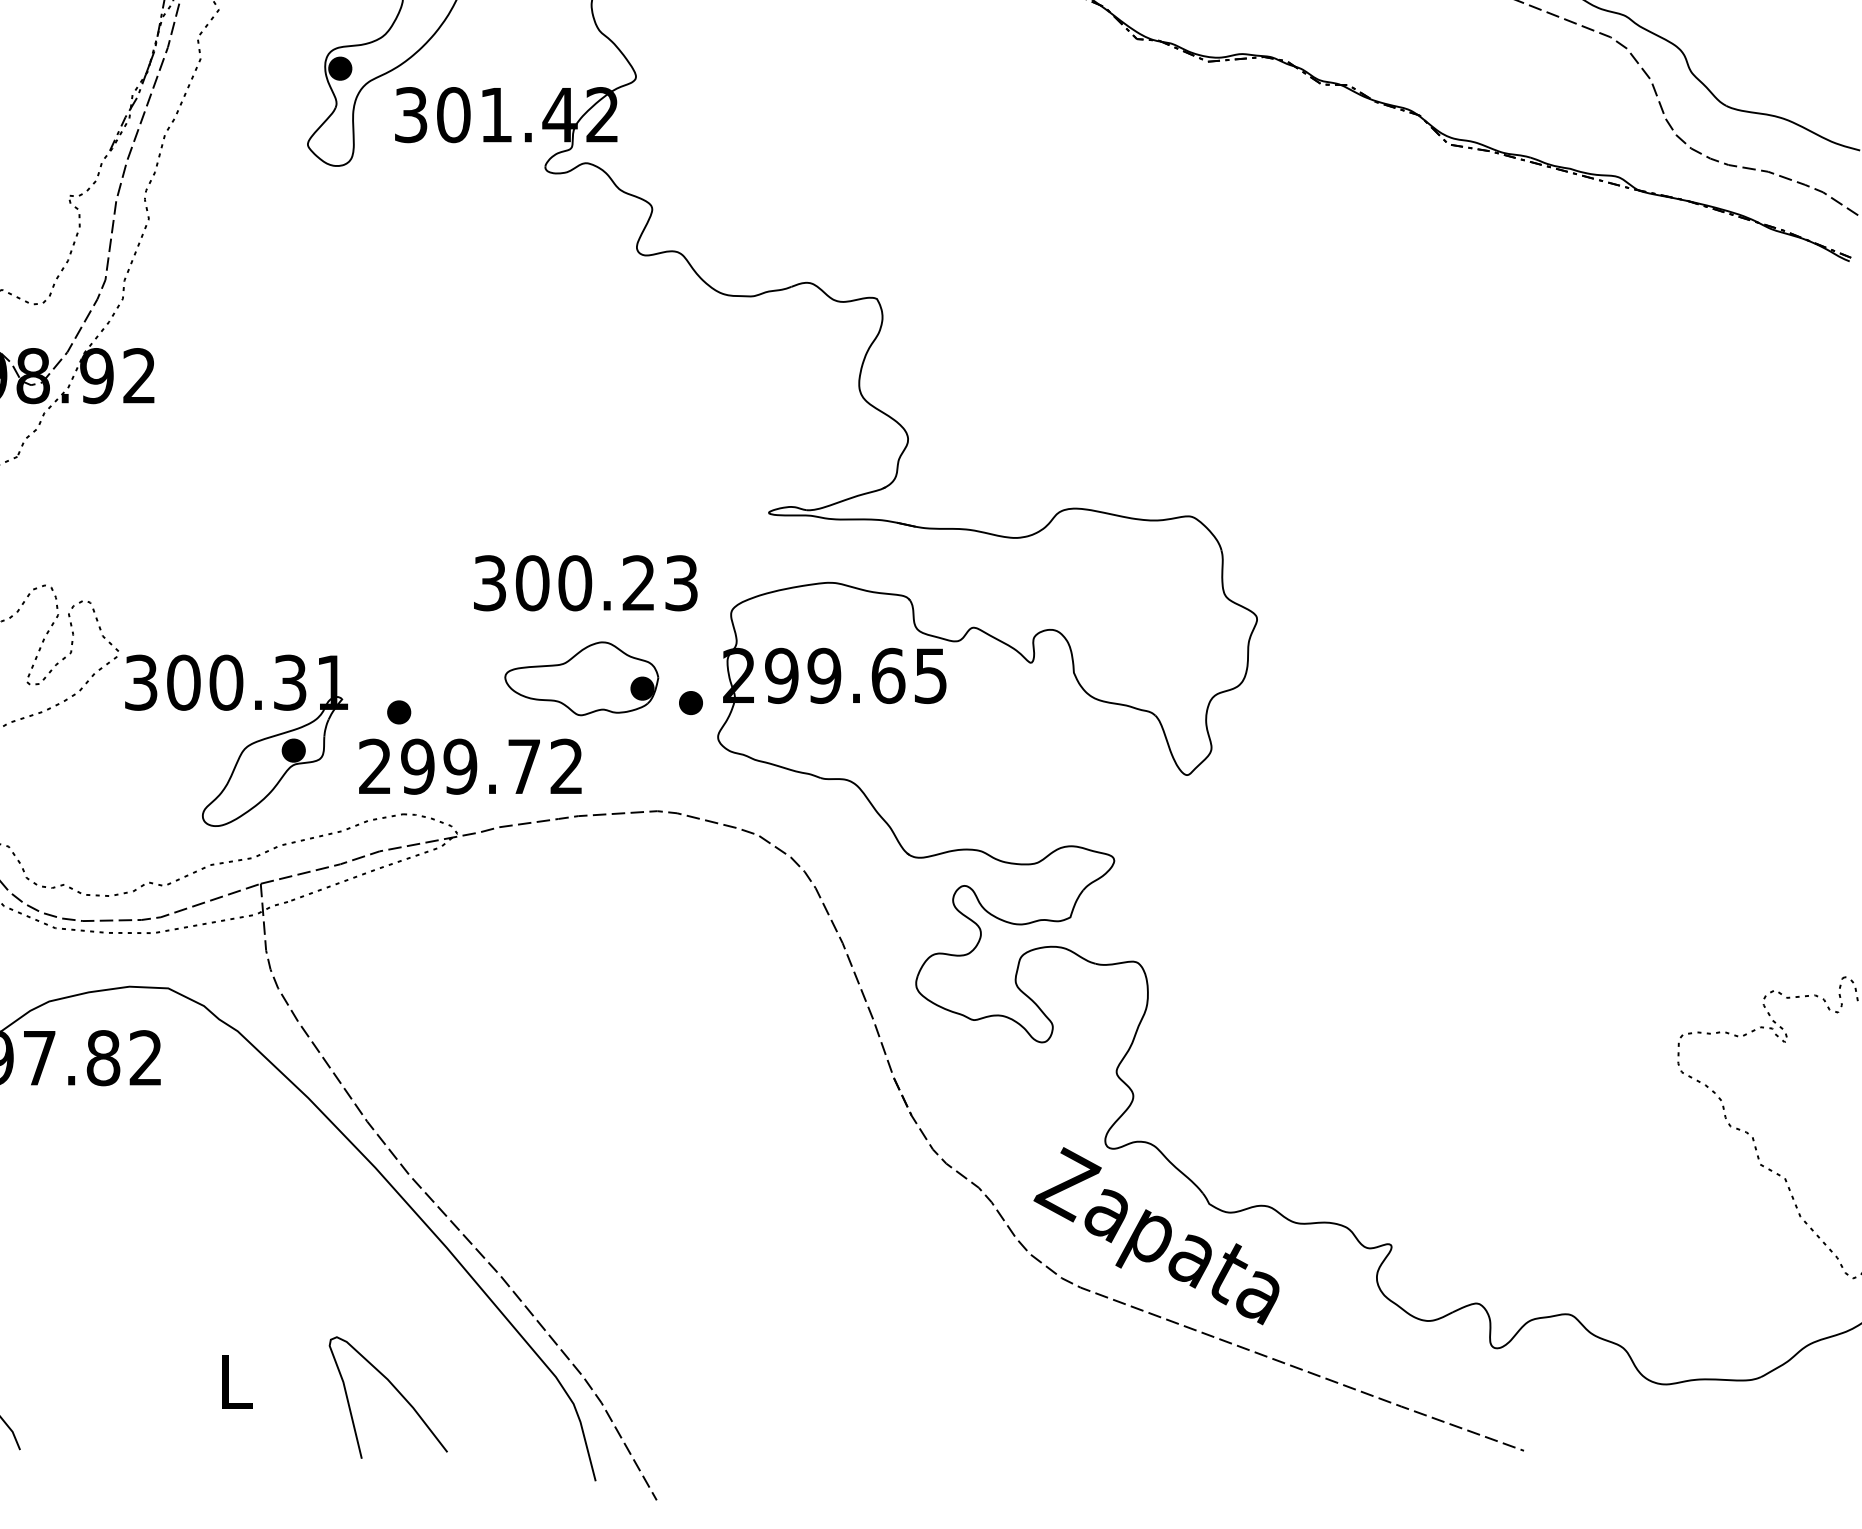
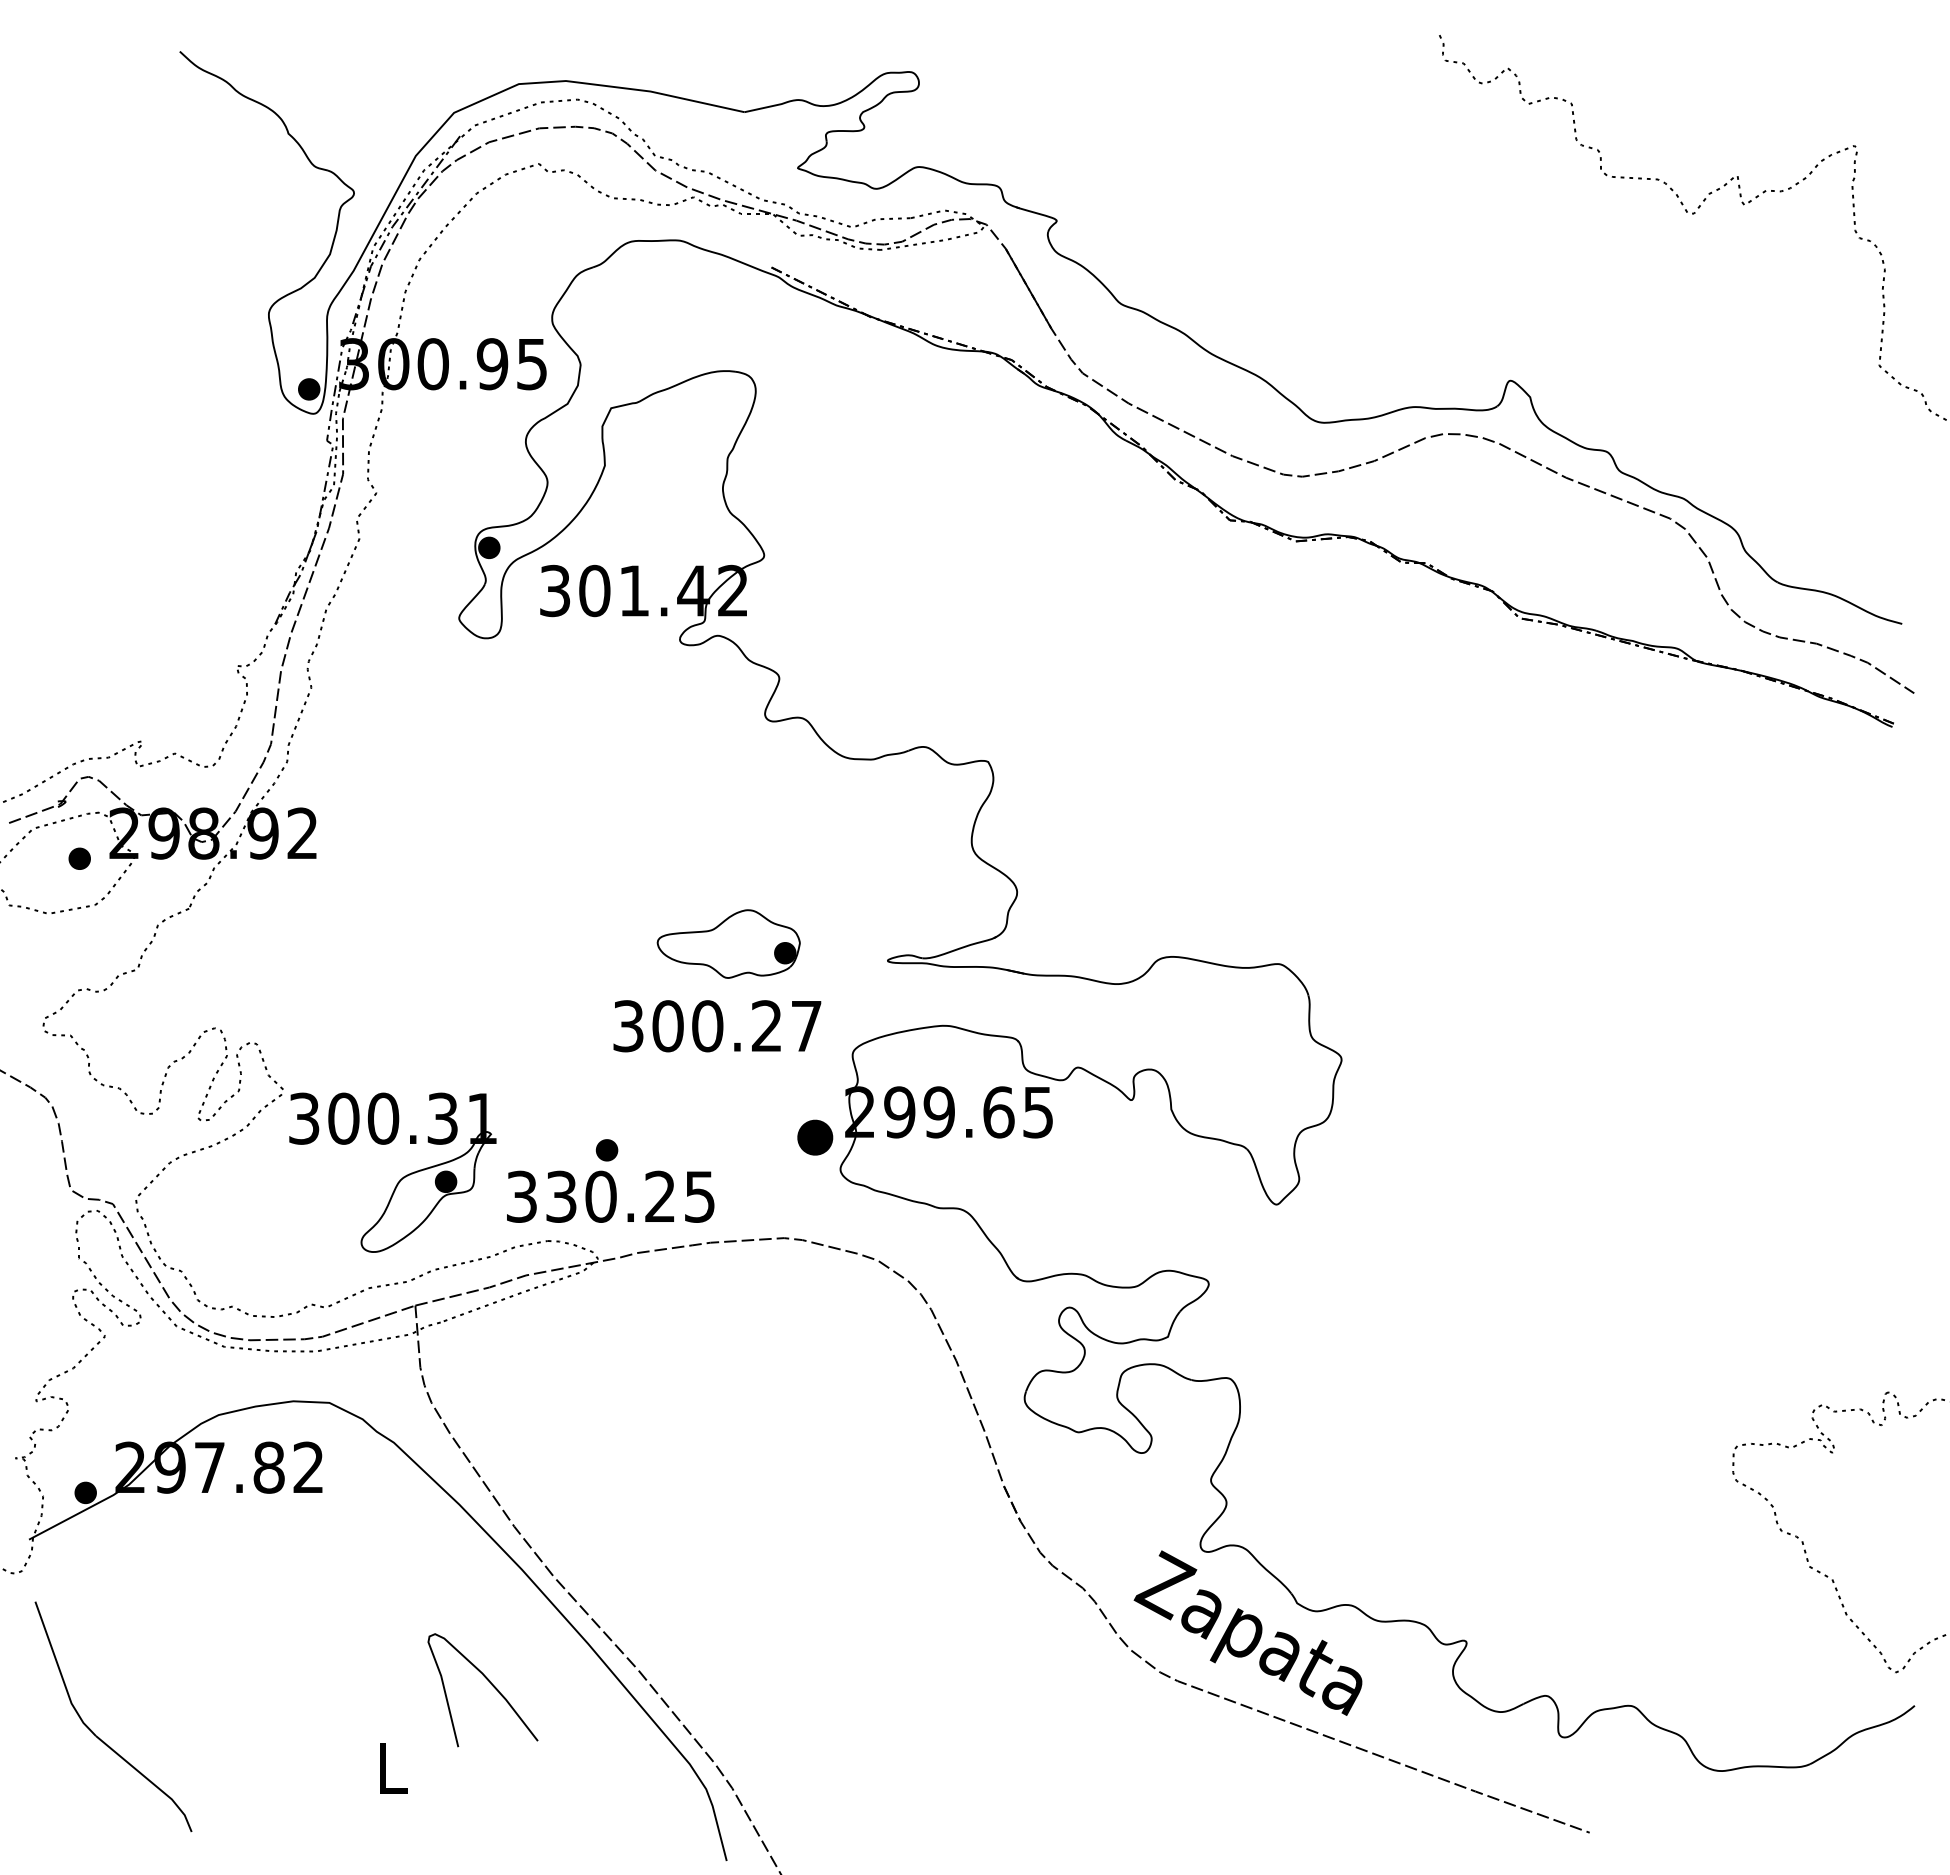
text: (681, 583) -> (806, 1026), 300.23 -> 300.27
part: (581, 678) -> (728, 943), moved
part: (691, 702) -> (815, 1137), size x1.6
part: (398, 712) -> (606, 1150), moved
text: (470, 766) -> (610, 1196), 299.72 -> 330.25
curve: (397, 1392) -> (491, 1685), moved

